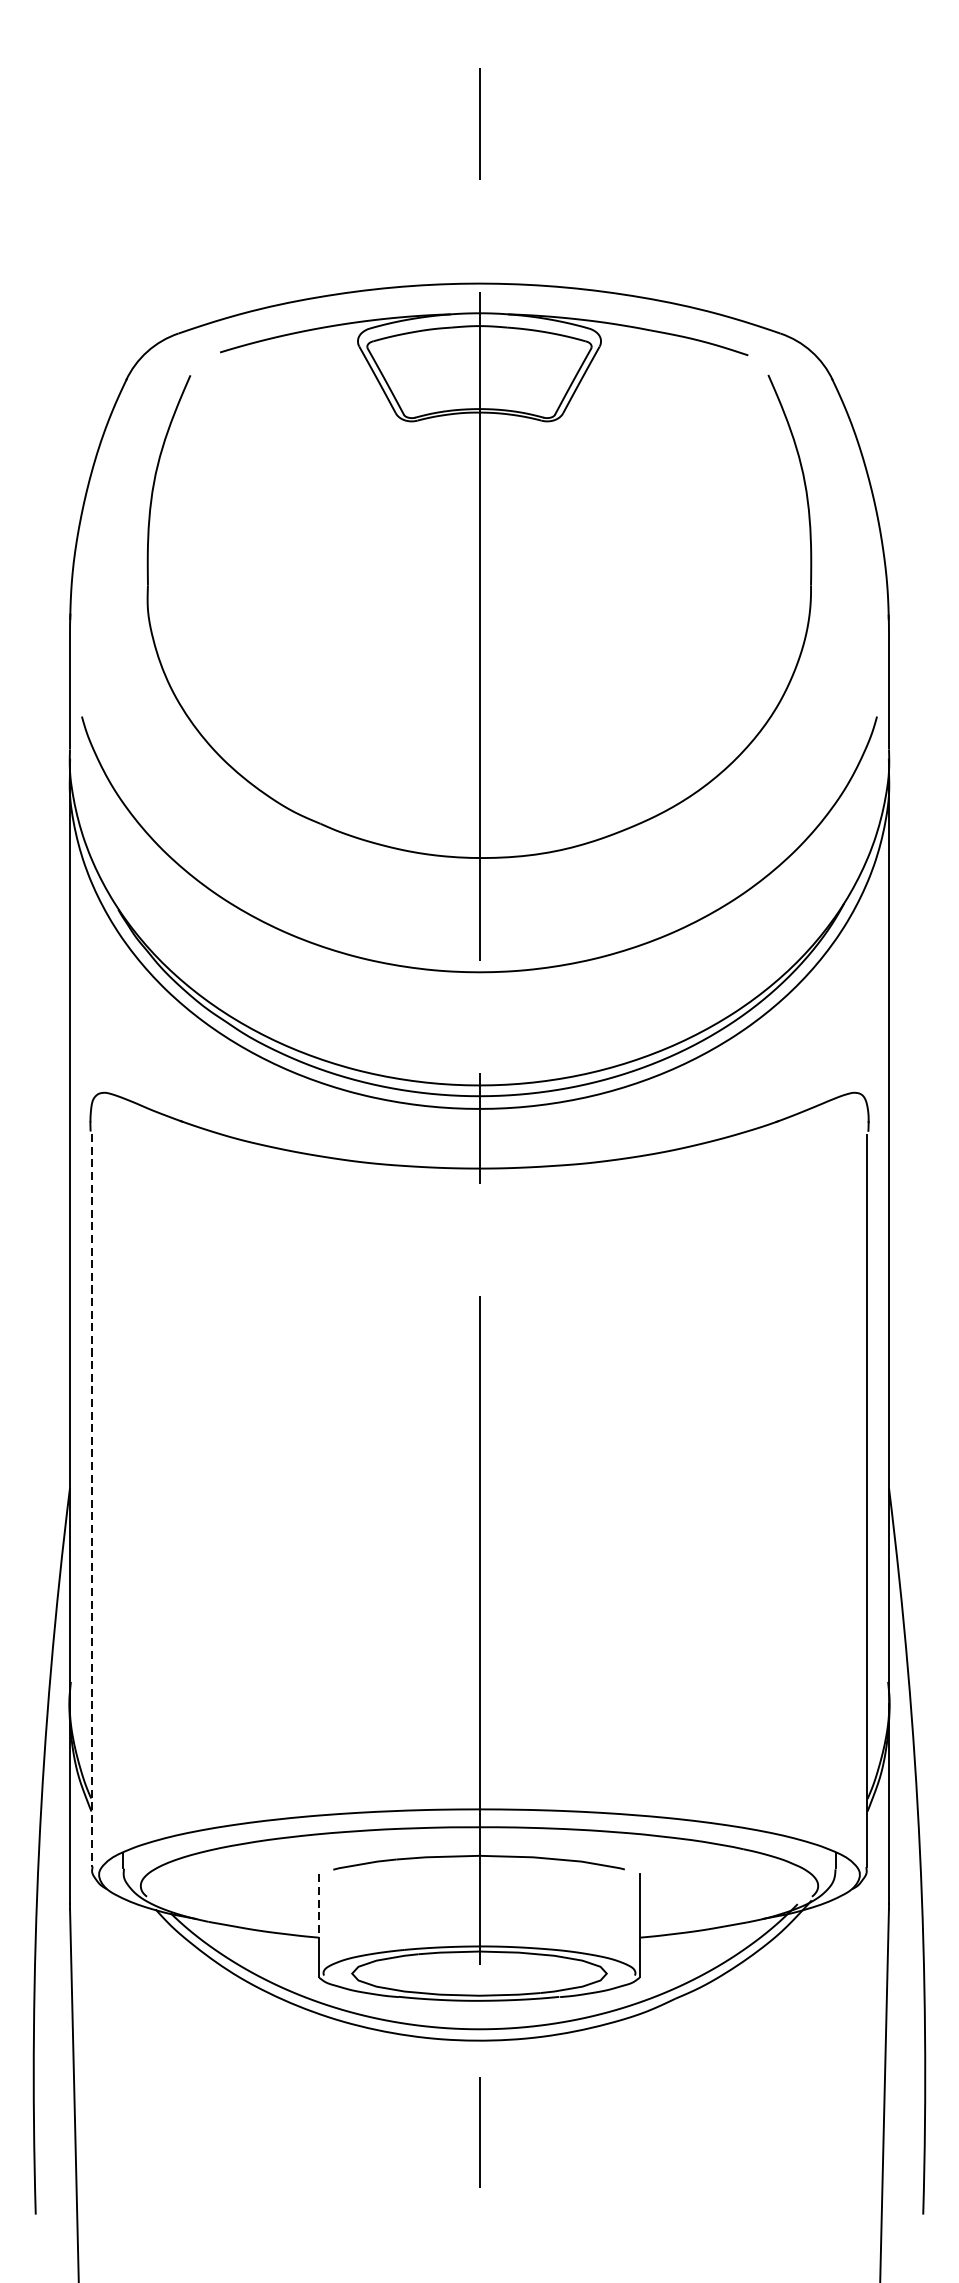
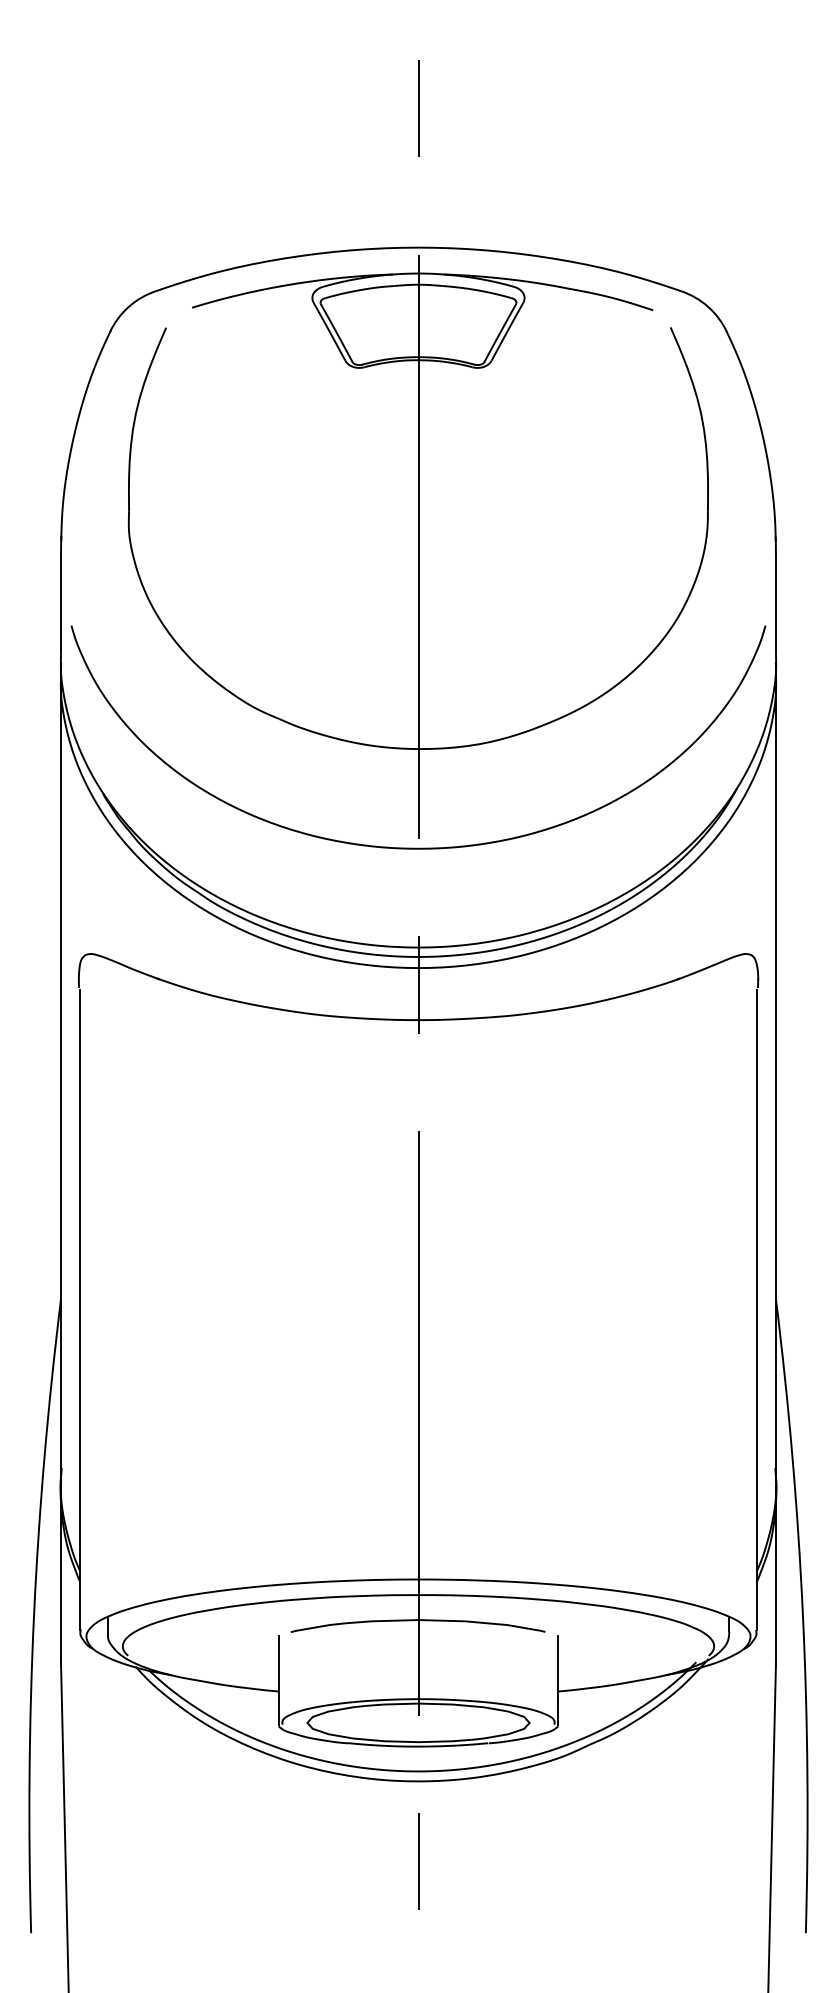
line: (92, 1500) -> (80, 1309), dashed -> solid
line: (319, 1909) -> (278, 1666), dashed -> solid

